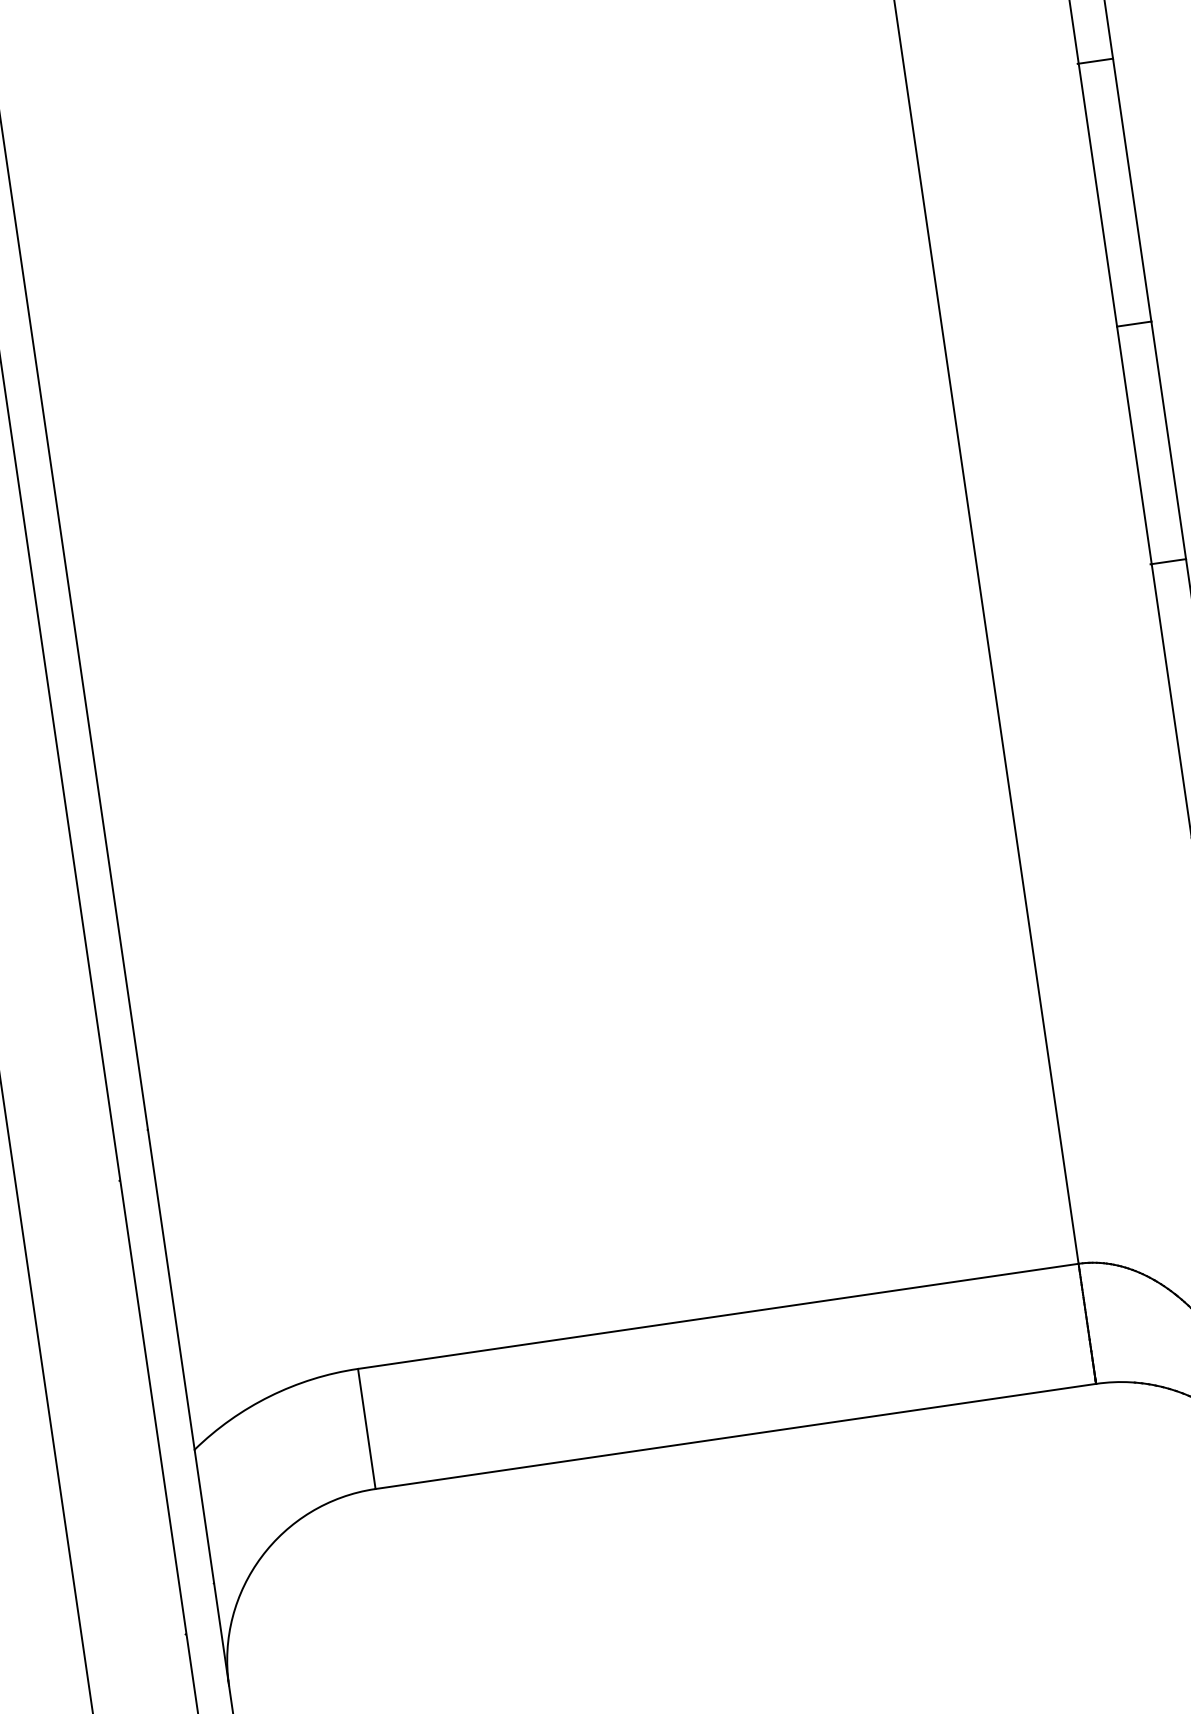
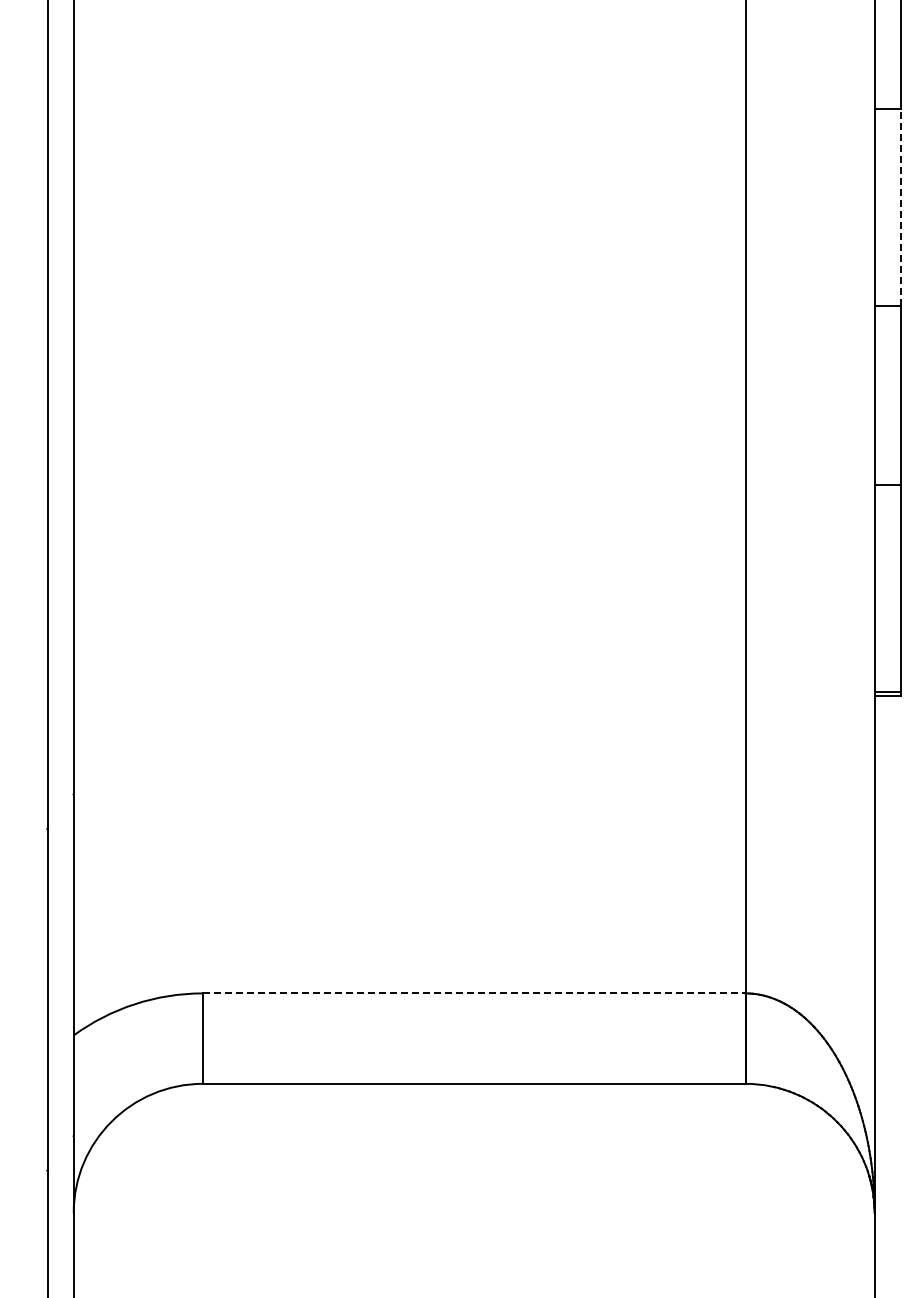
line: (1132, 190) -> (900, 207), solid -> dashed
line: (718, 1316) -> (474, 993), solid -> dashed

